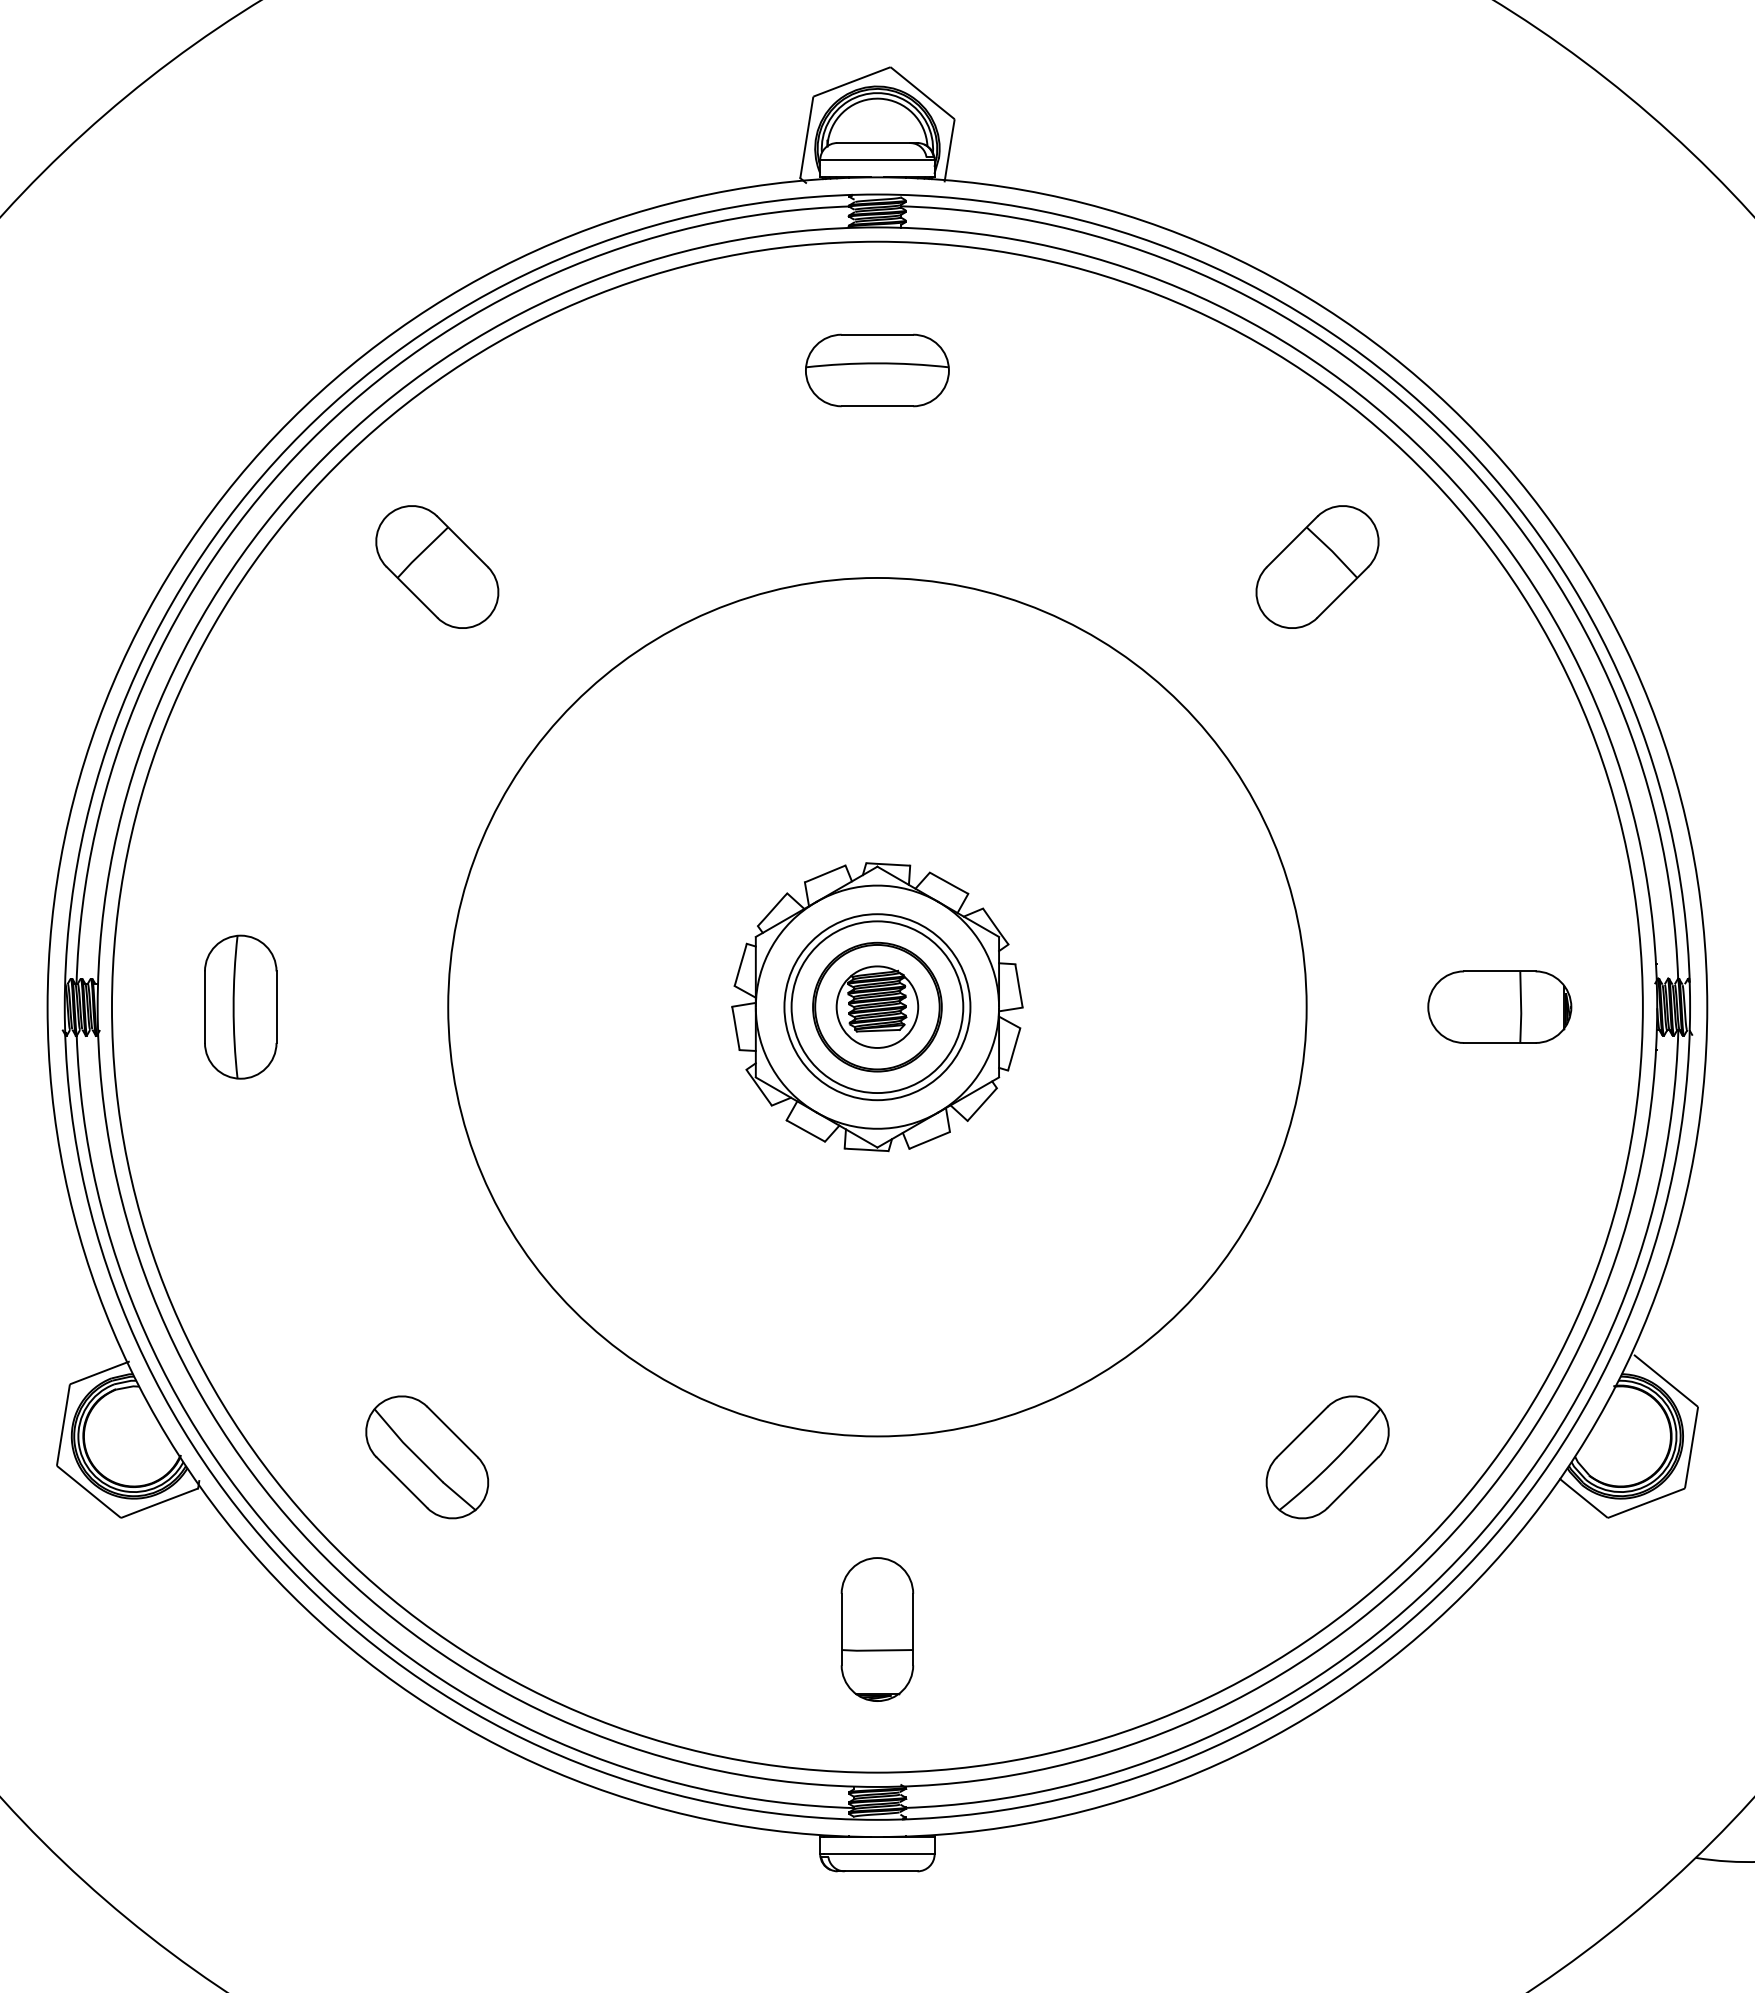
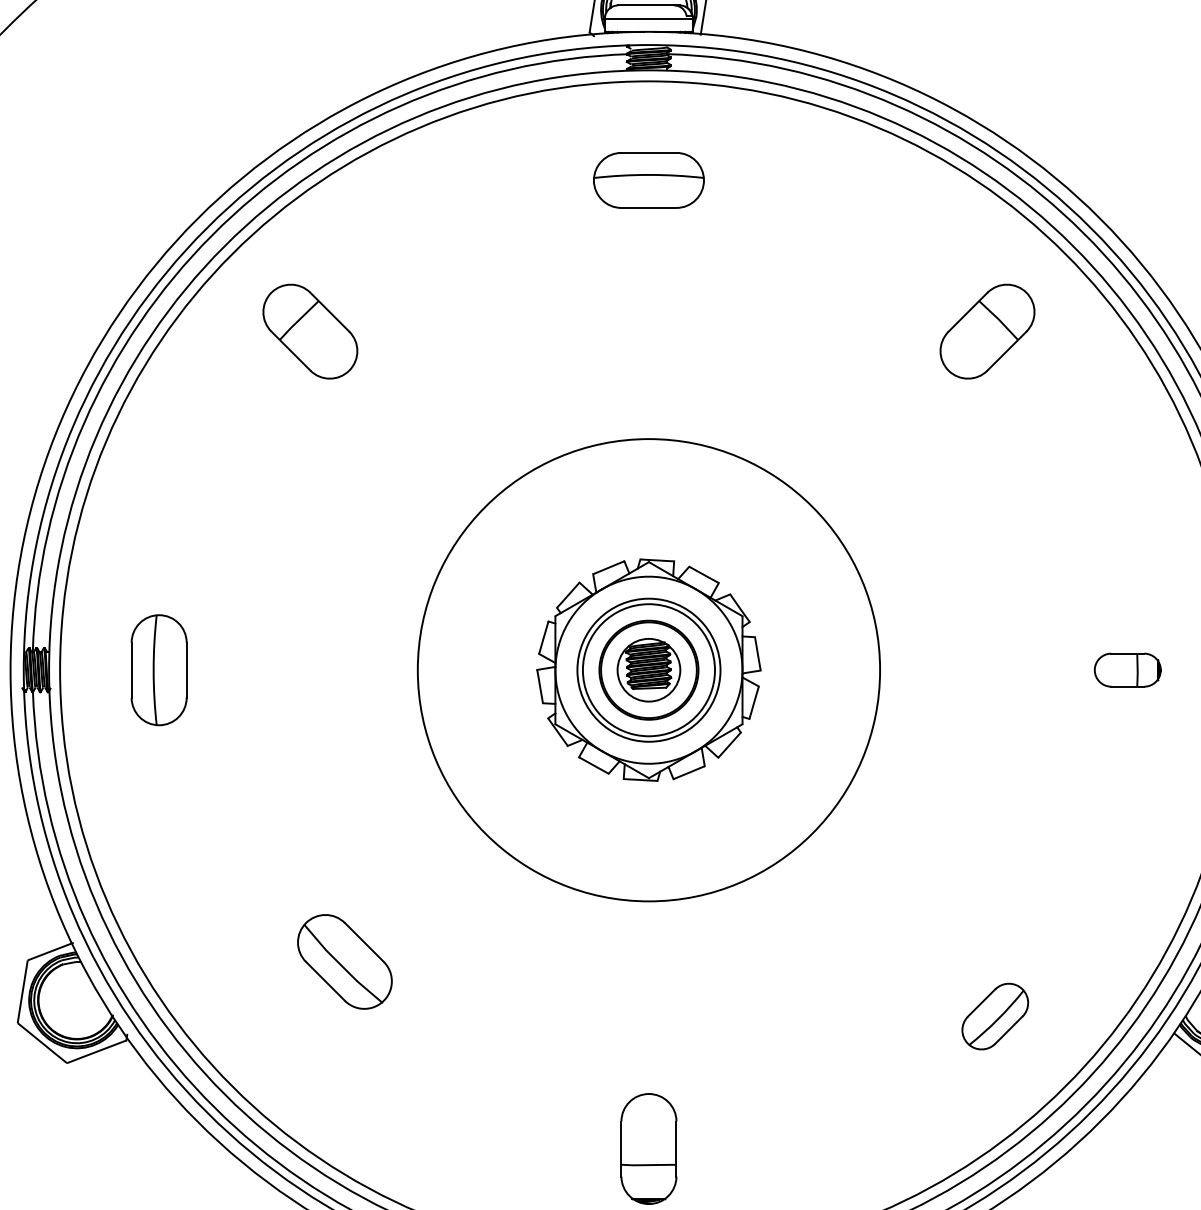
circle: (877, 1006) -> (649, 669), size x0.7
part: (1499, 1006) -> (1127, 669), size x0.6
part: (427, 1457) -> (345, 962), moved
part: (1327, 1457) -> (995, 1016), size x0.7

